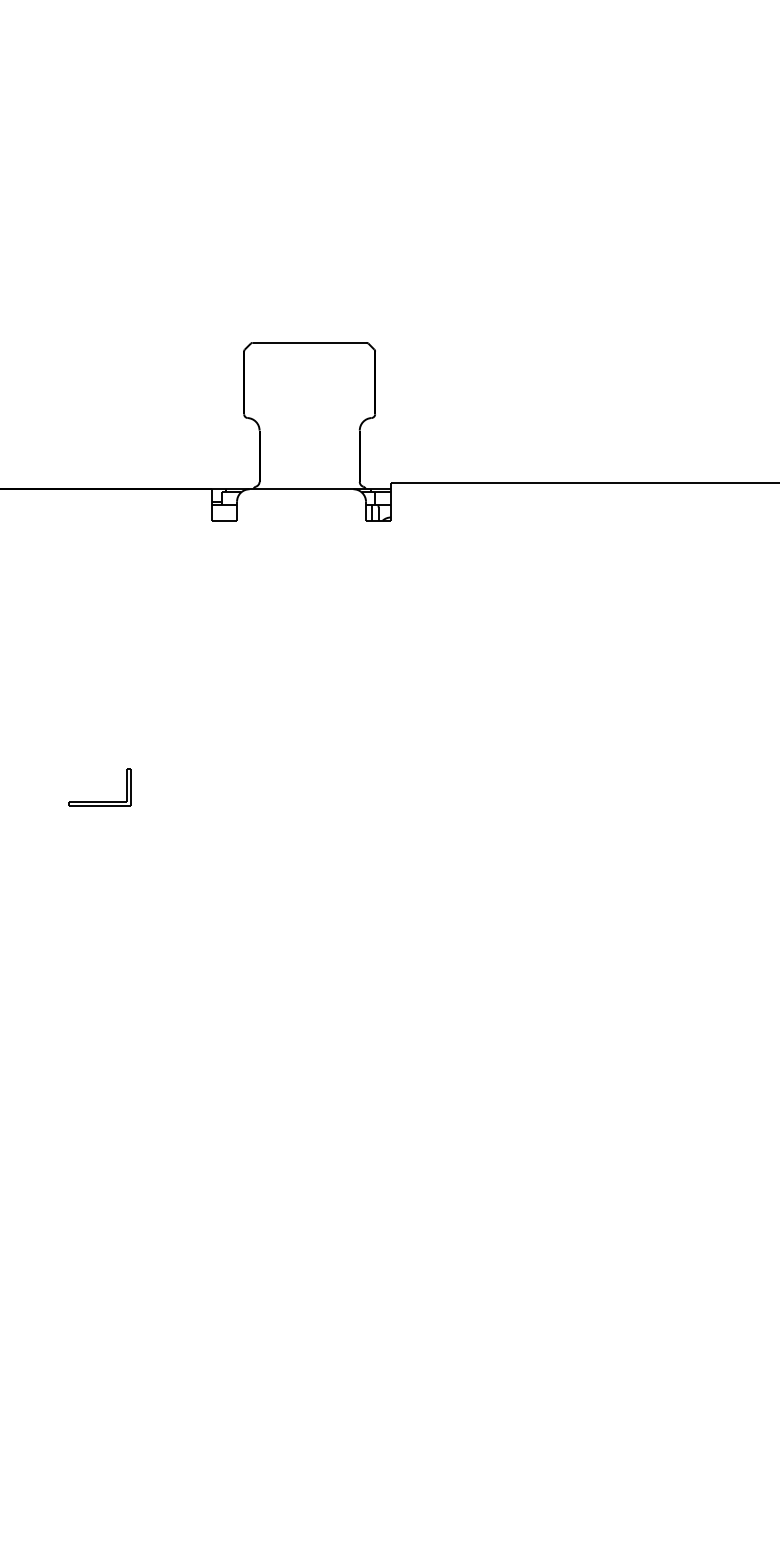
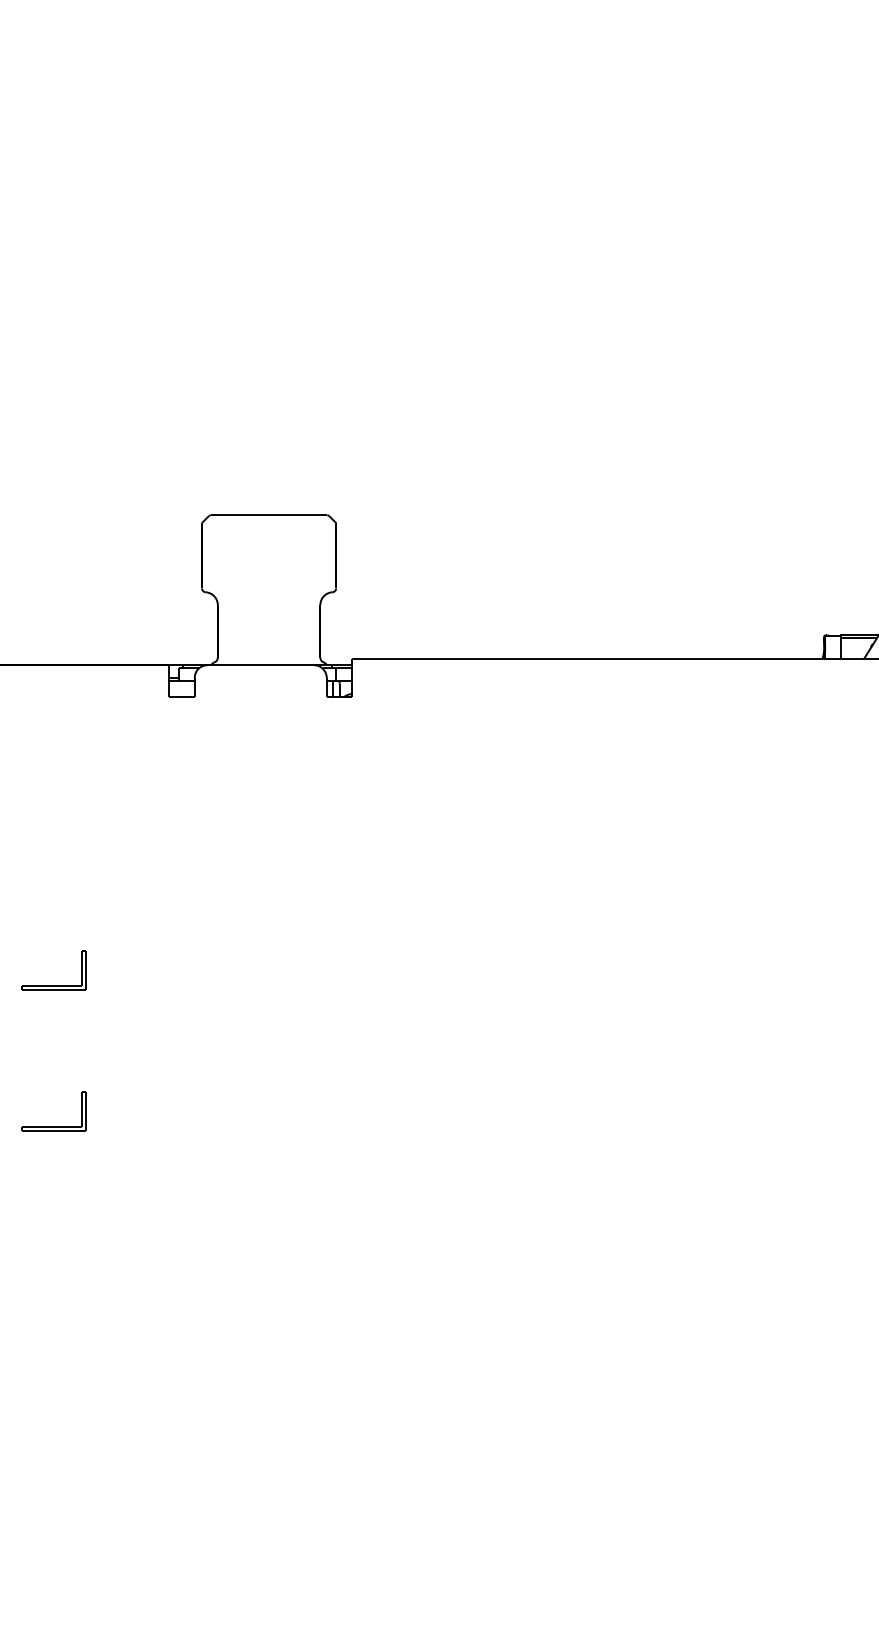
part: (99, 939) -> (53, 1126), added

